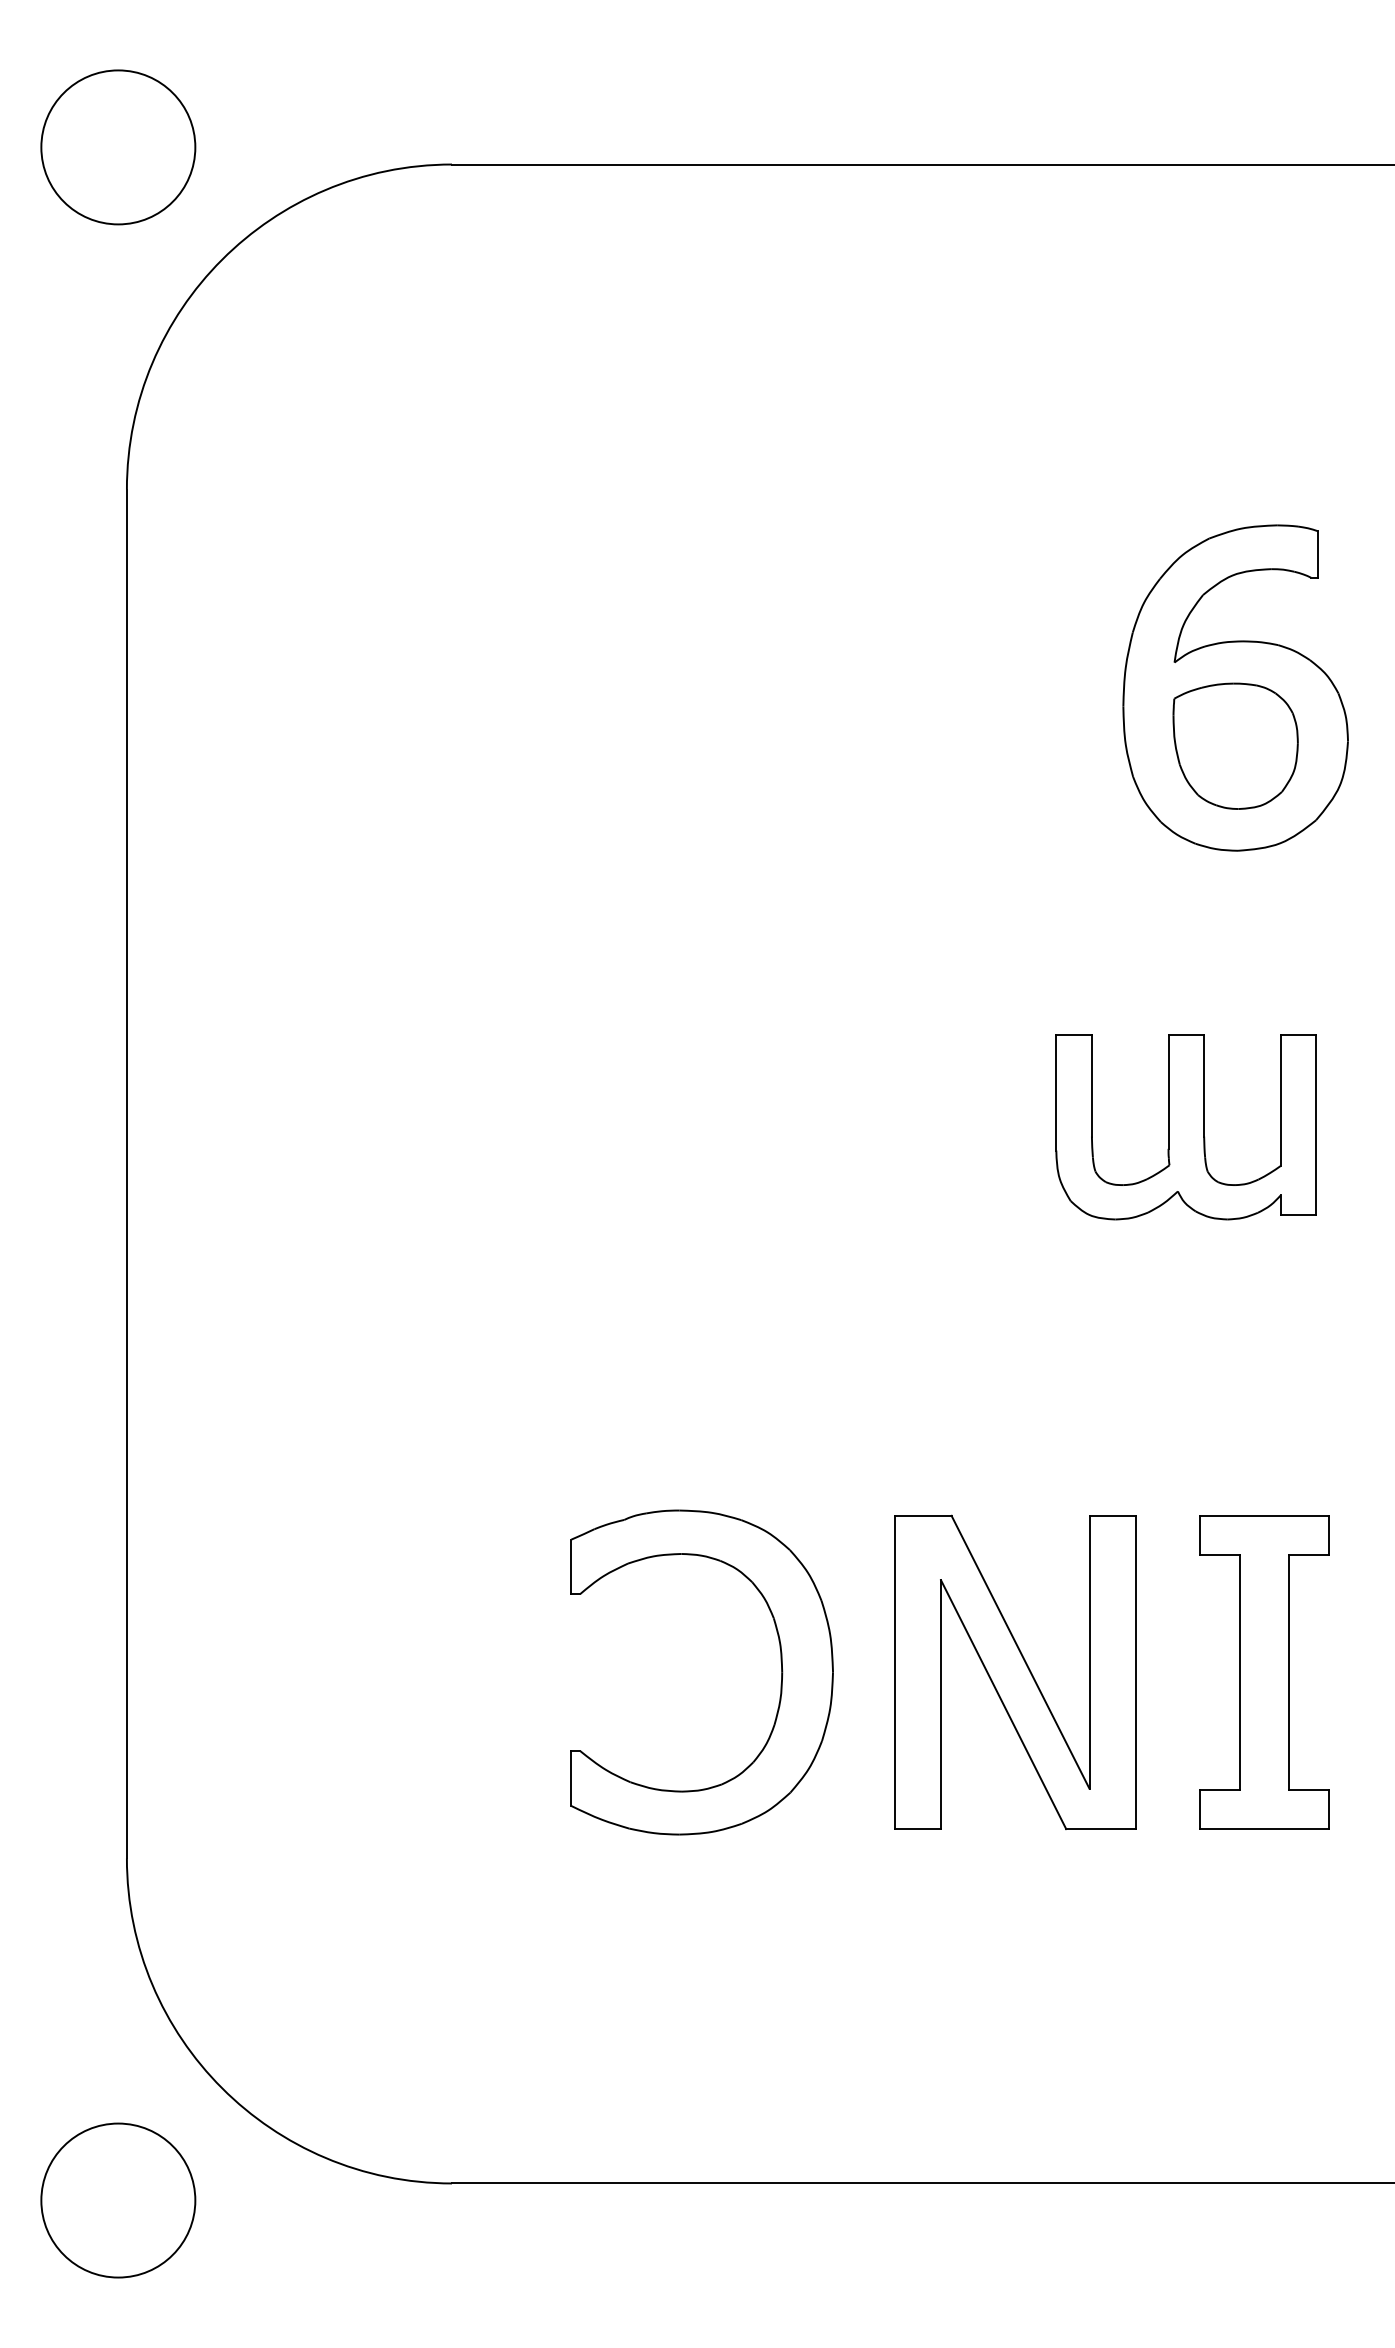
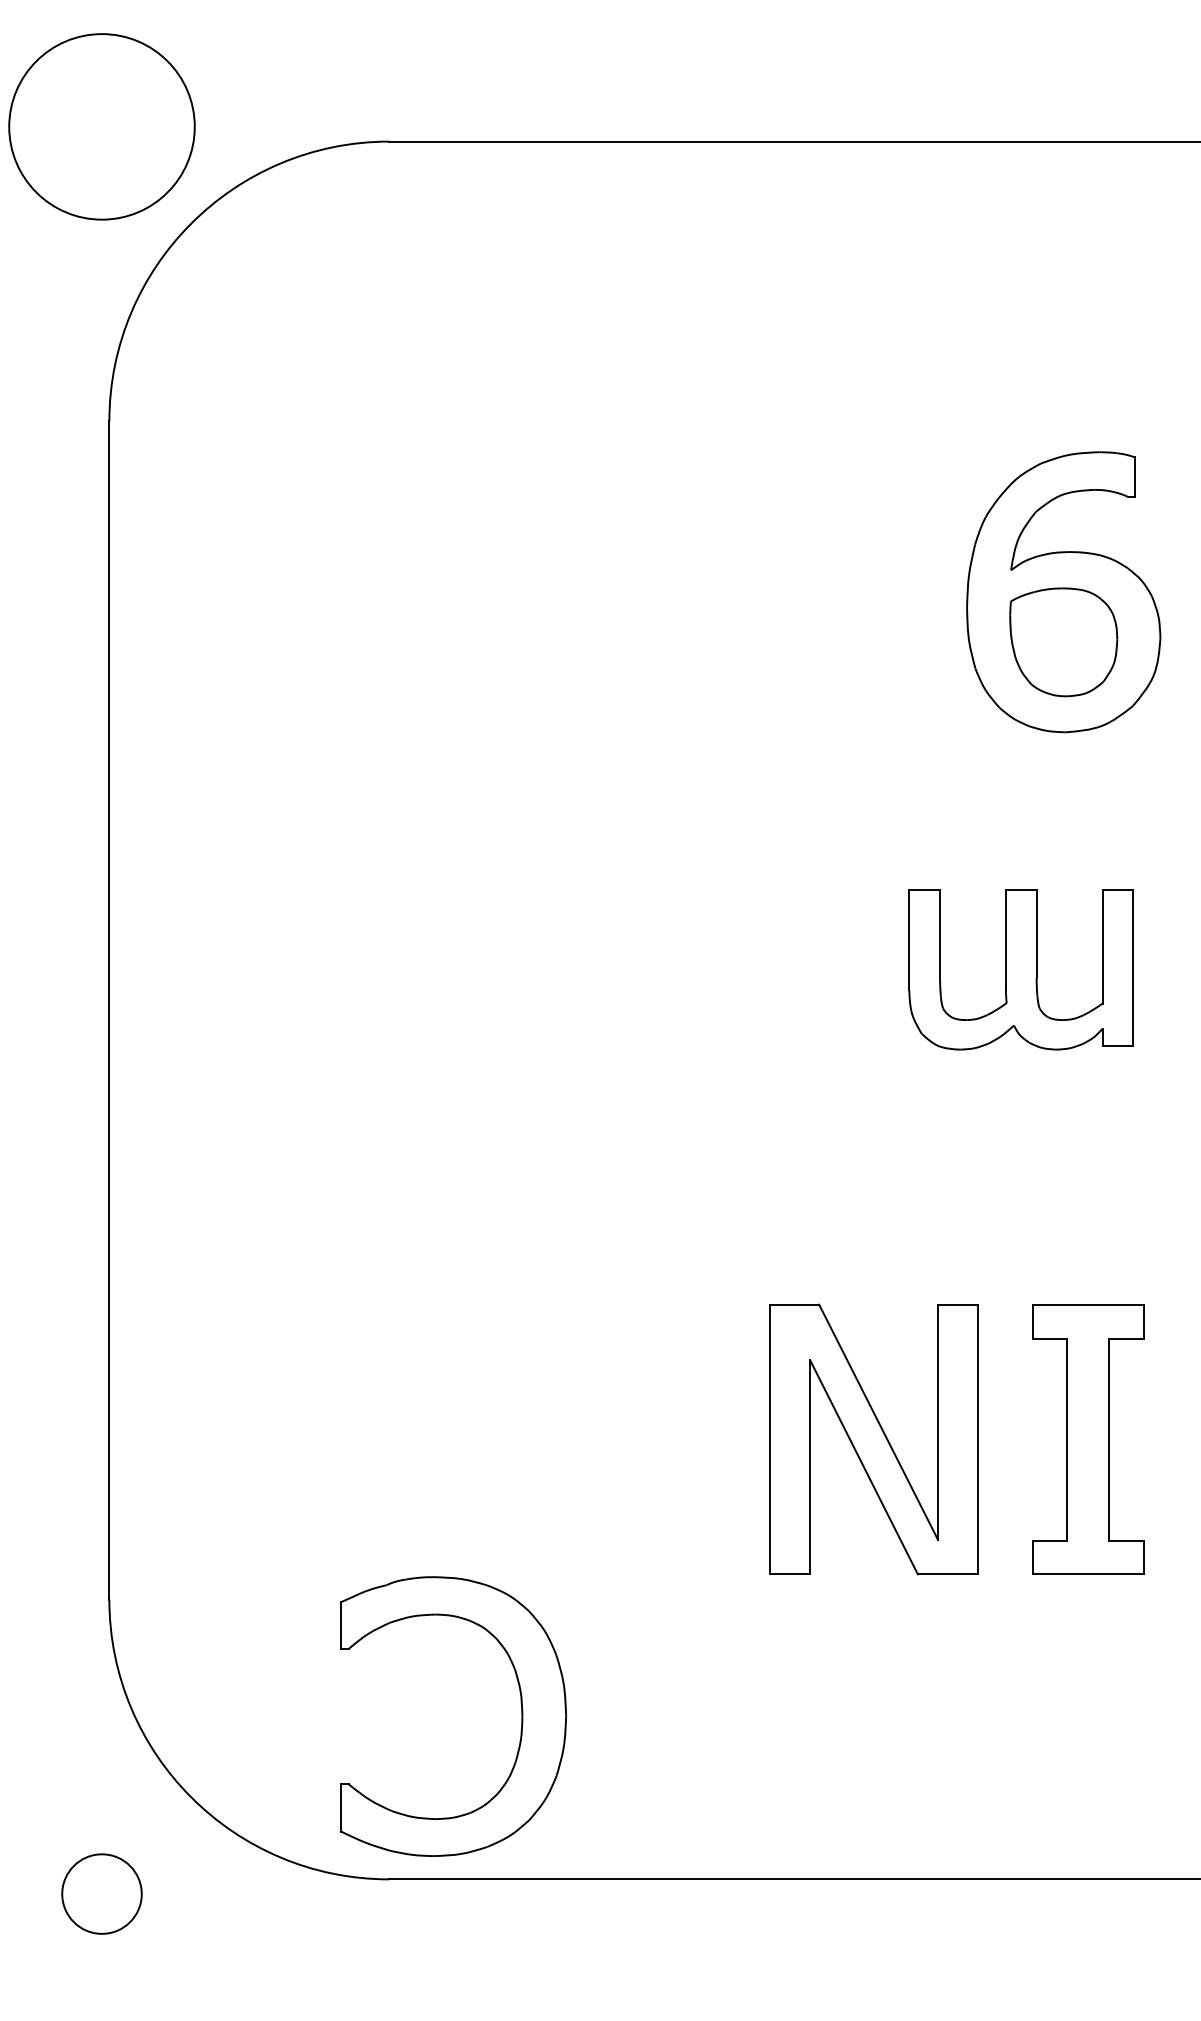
circle: (117, 146) -> (101, 126), size x1.4
part: (781, 1672) -> (521, 1716), moved
circle: (117, 2199) -> (101, 1893), size x0.6

